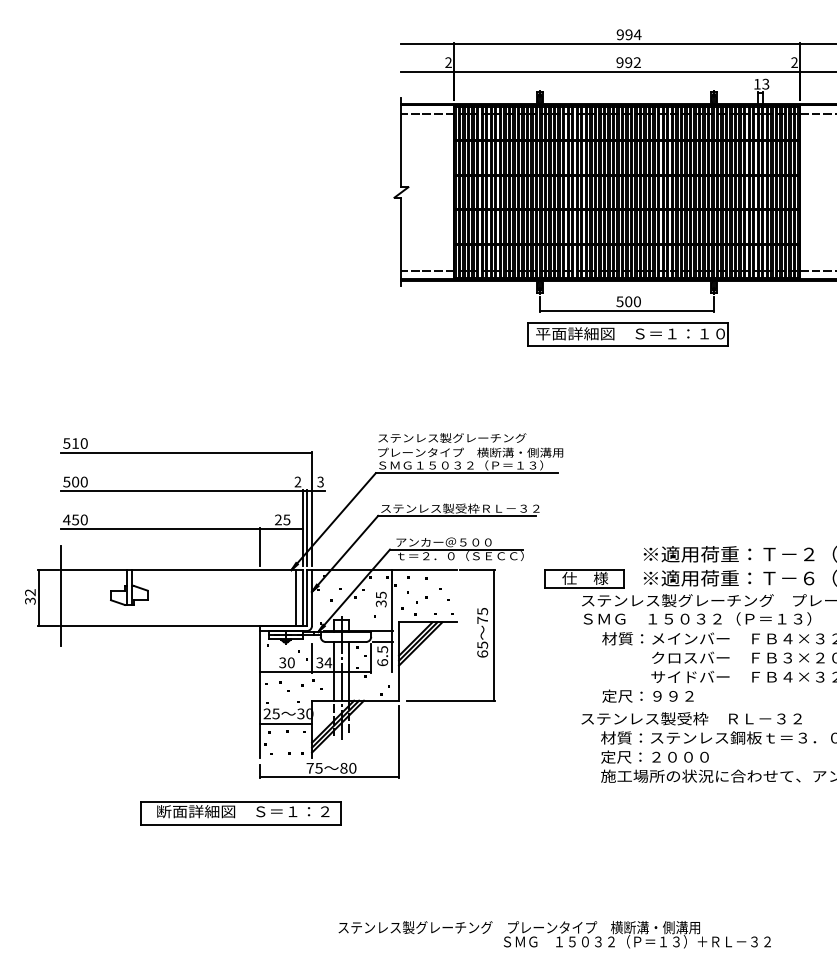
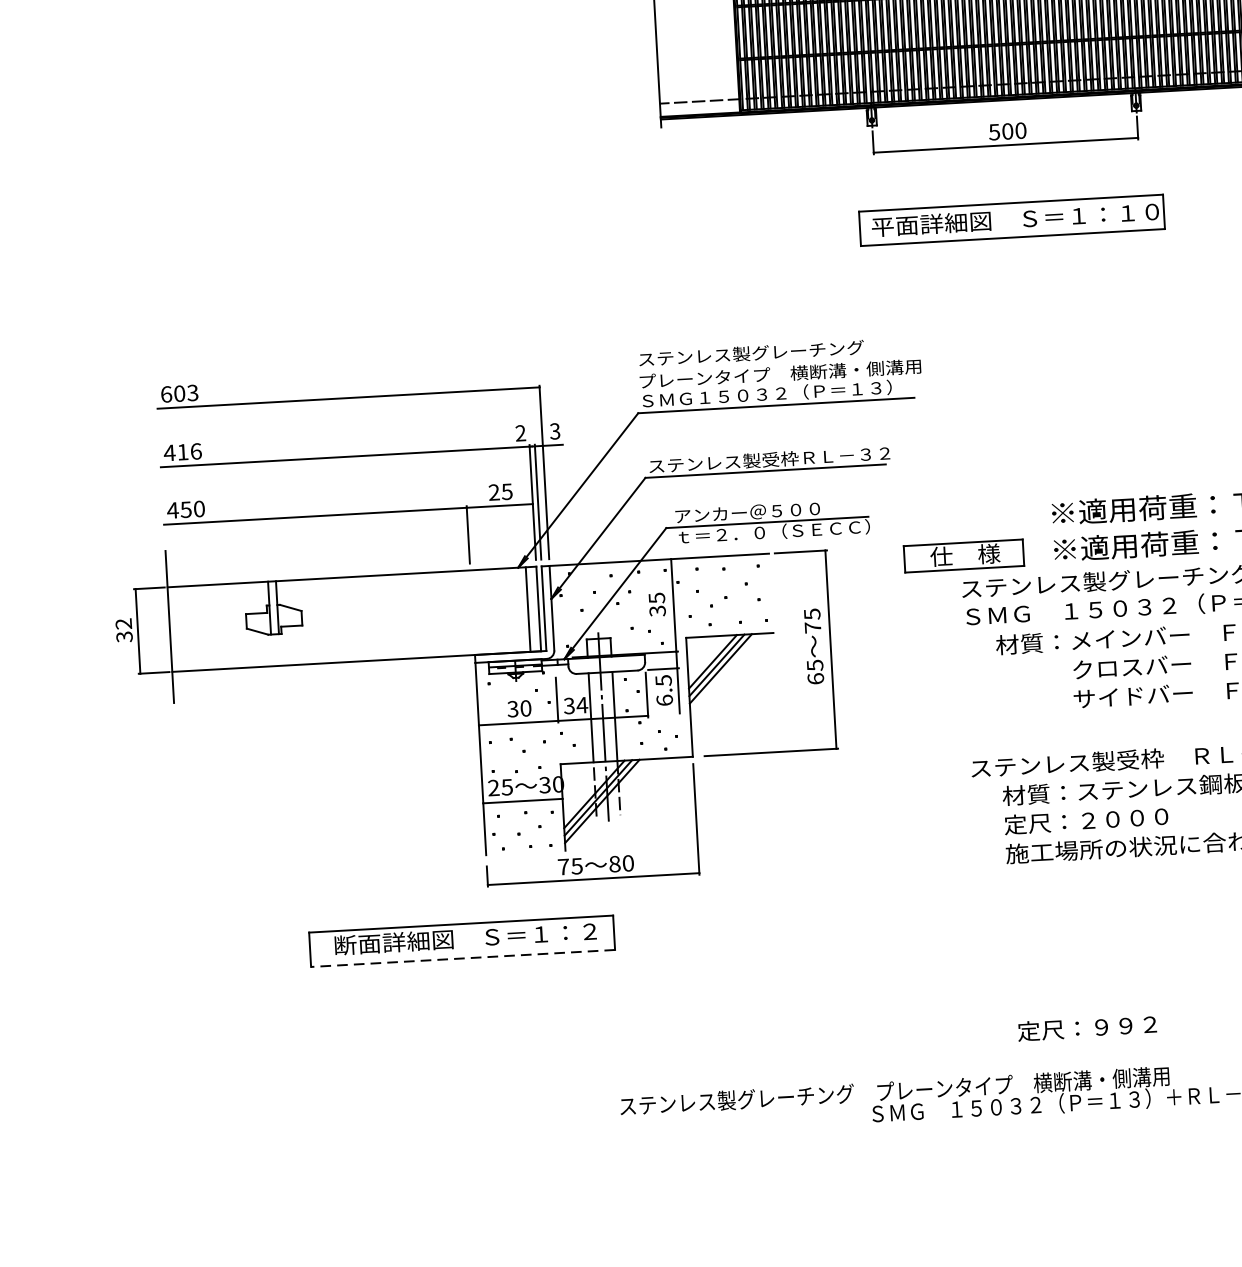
part: (627, 334) -> (1010, 220), moved
text: (75, 443) -> (179, 393), 510 -> 603
text: (75, 481) -> (182, 451), 500 -> 416
text: (647, 695) -> (1086, 1026), moved
line: (240, 824) -> (462, 958), solid -> dashed

